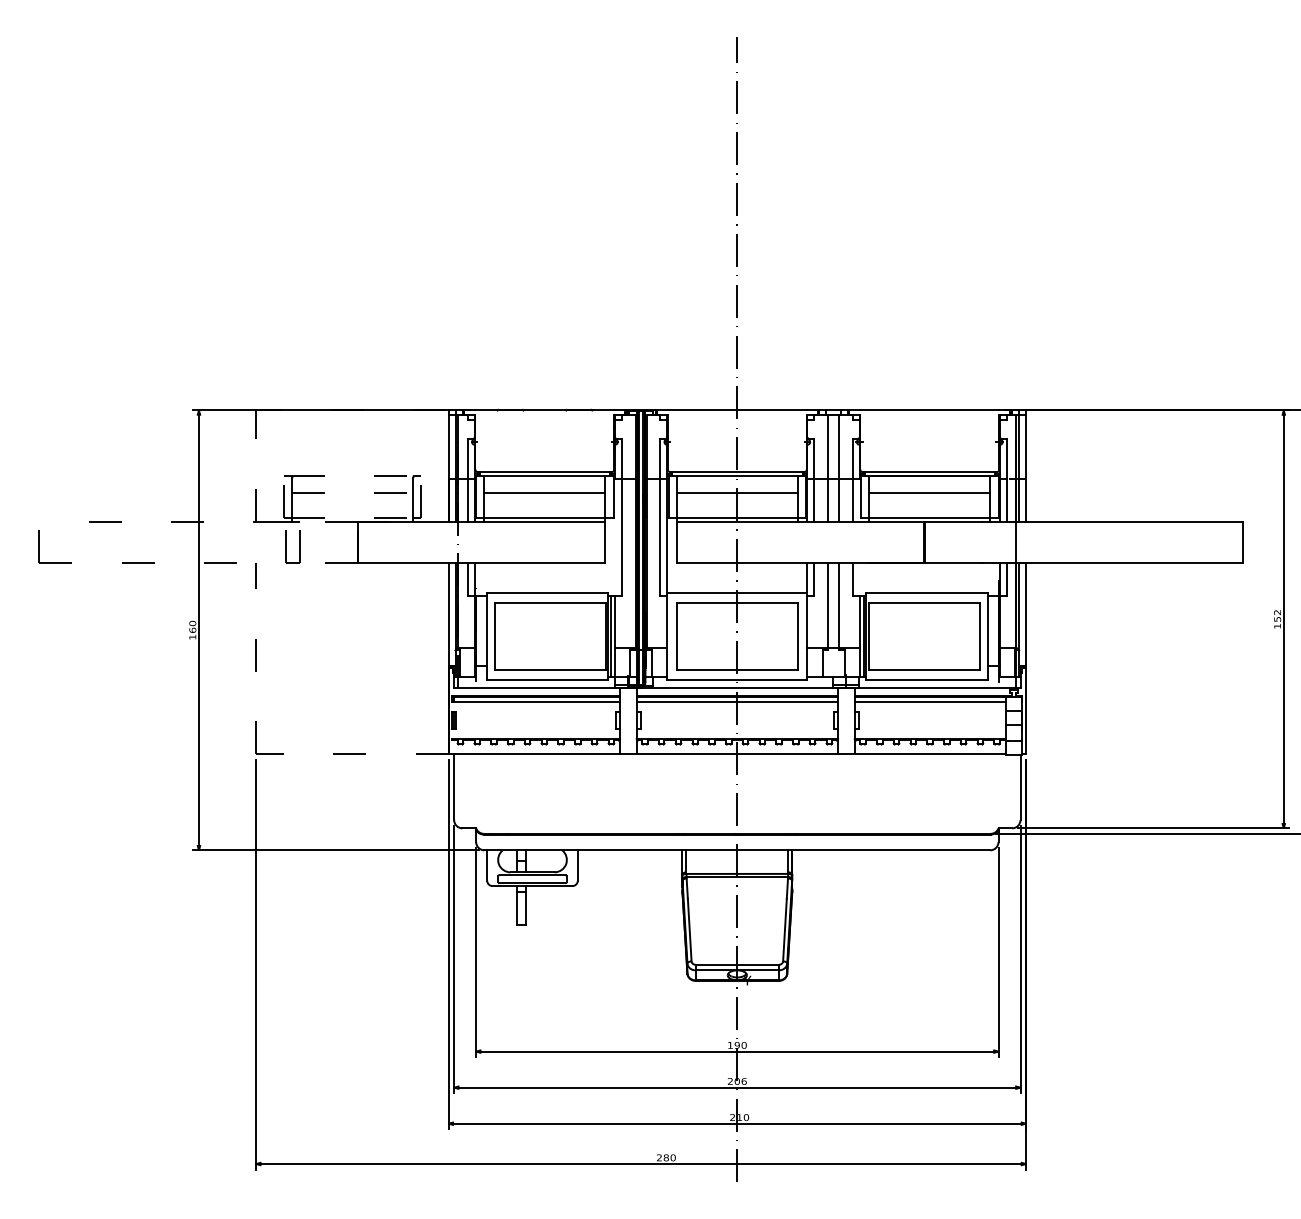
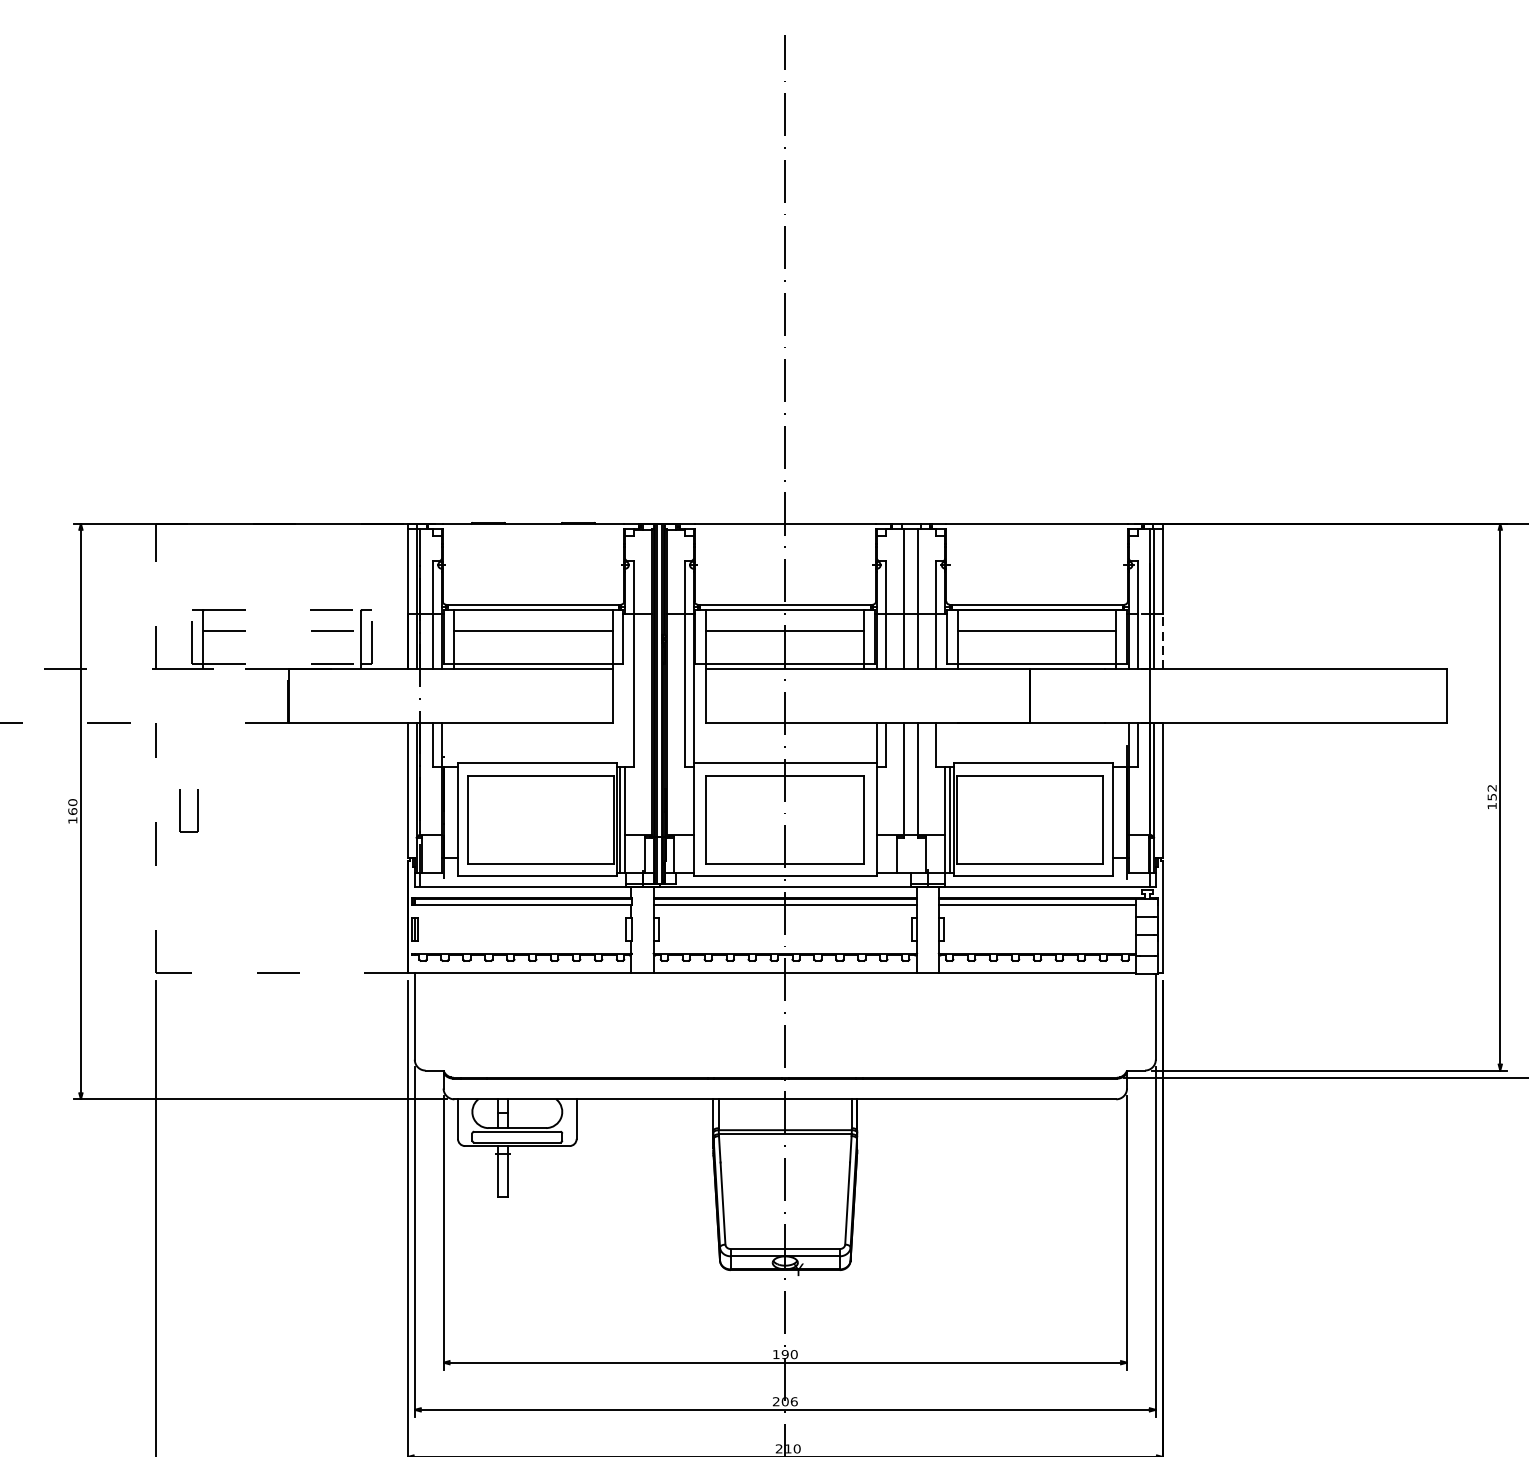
line: (1026, 500) -> (1163, 641), solid -> dashed
part: (292, 546) -> (187, 810), moved

